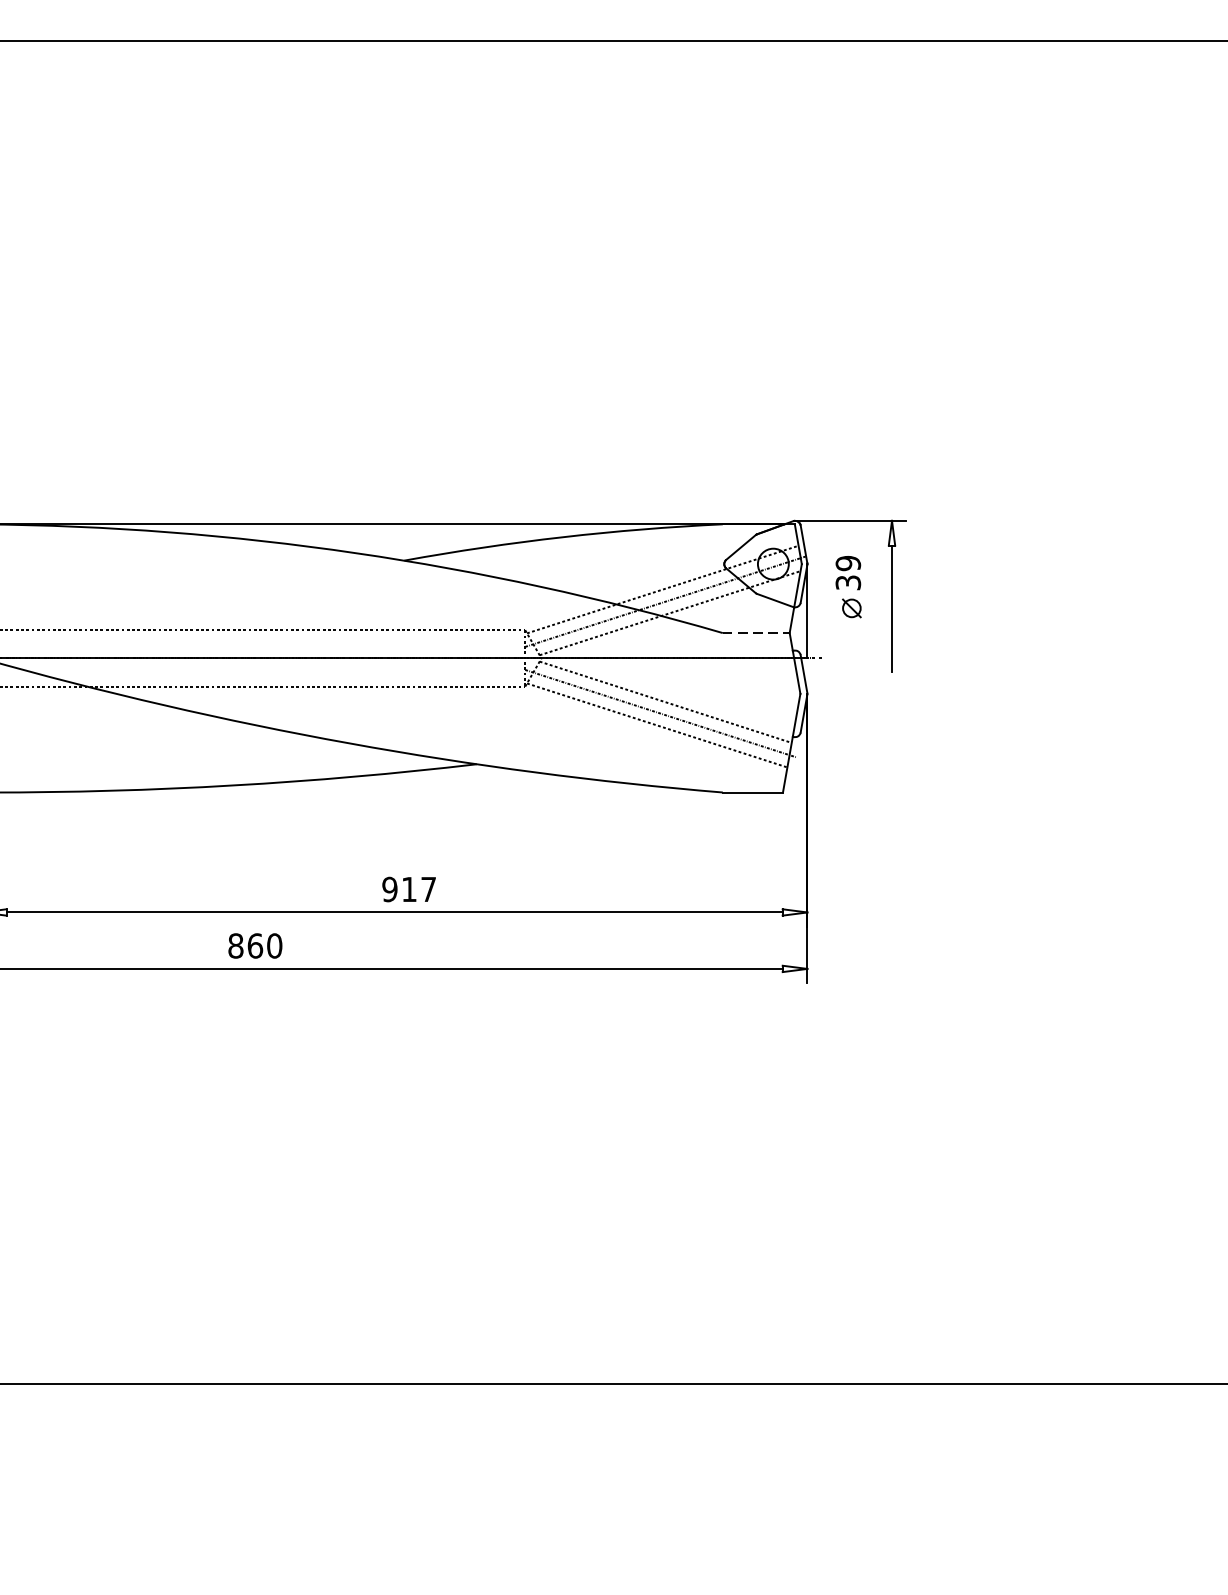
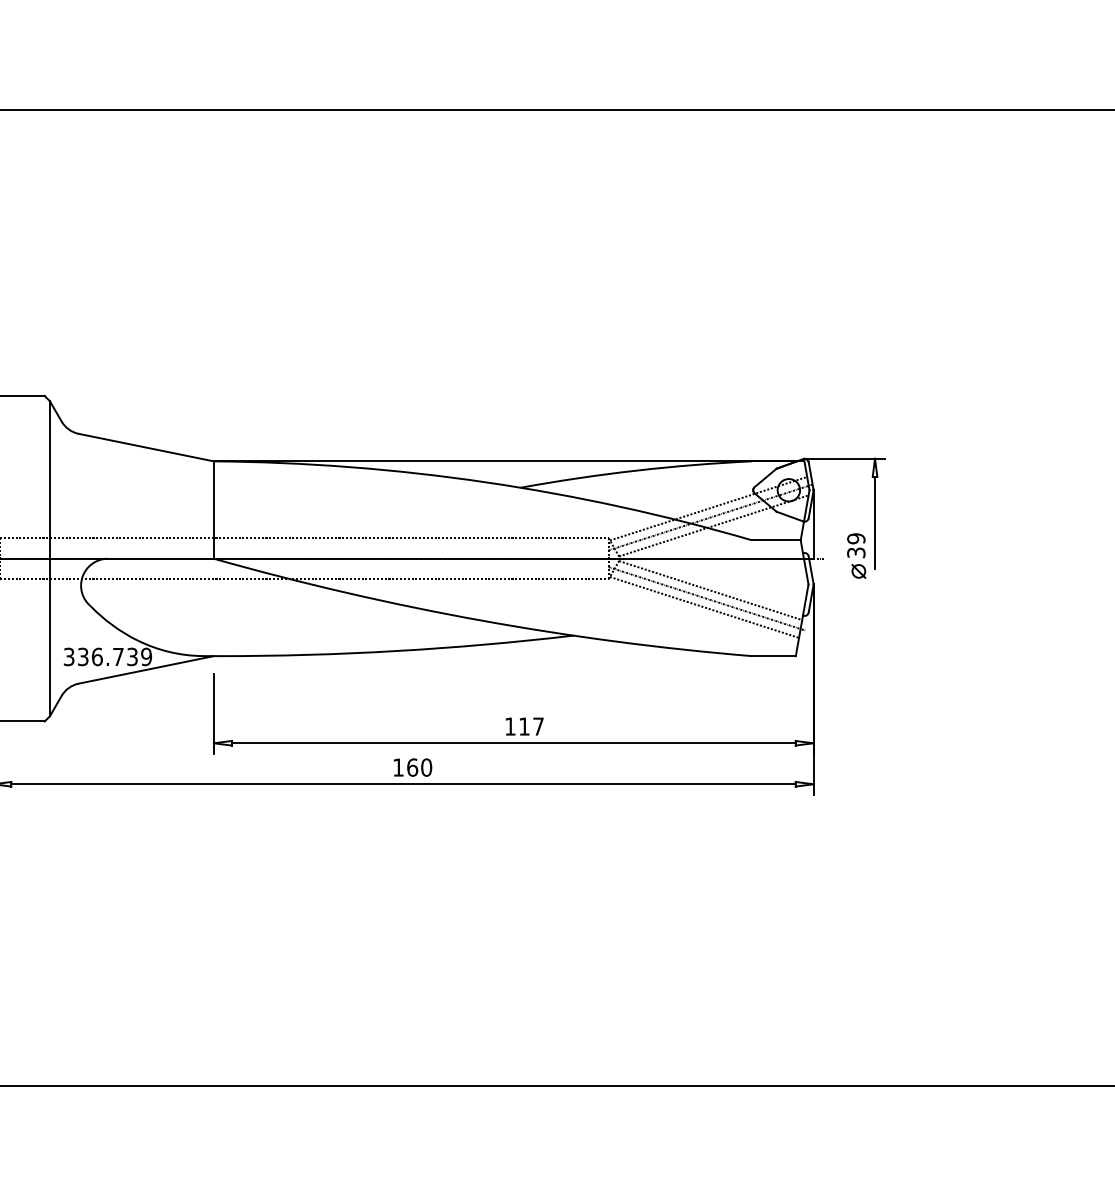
part: (848, 586) -> (856, 555), moved
line: (756, 633) -> (776, 540), dashed -> solid
text: (388, 889) -> (509, 726), 917 -> 117
text: (235, 945) -> (398, 767), 860 -> 160

